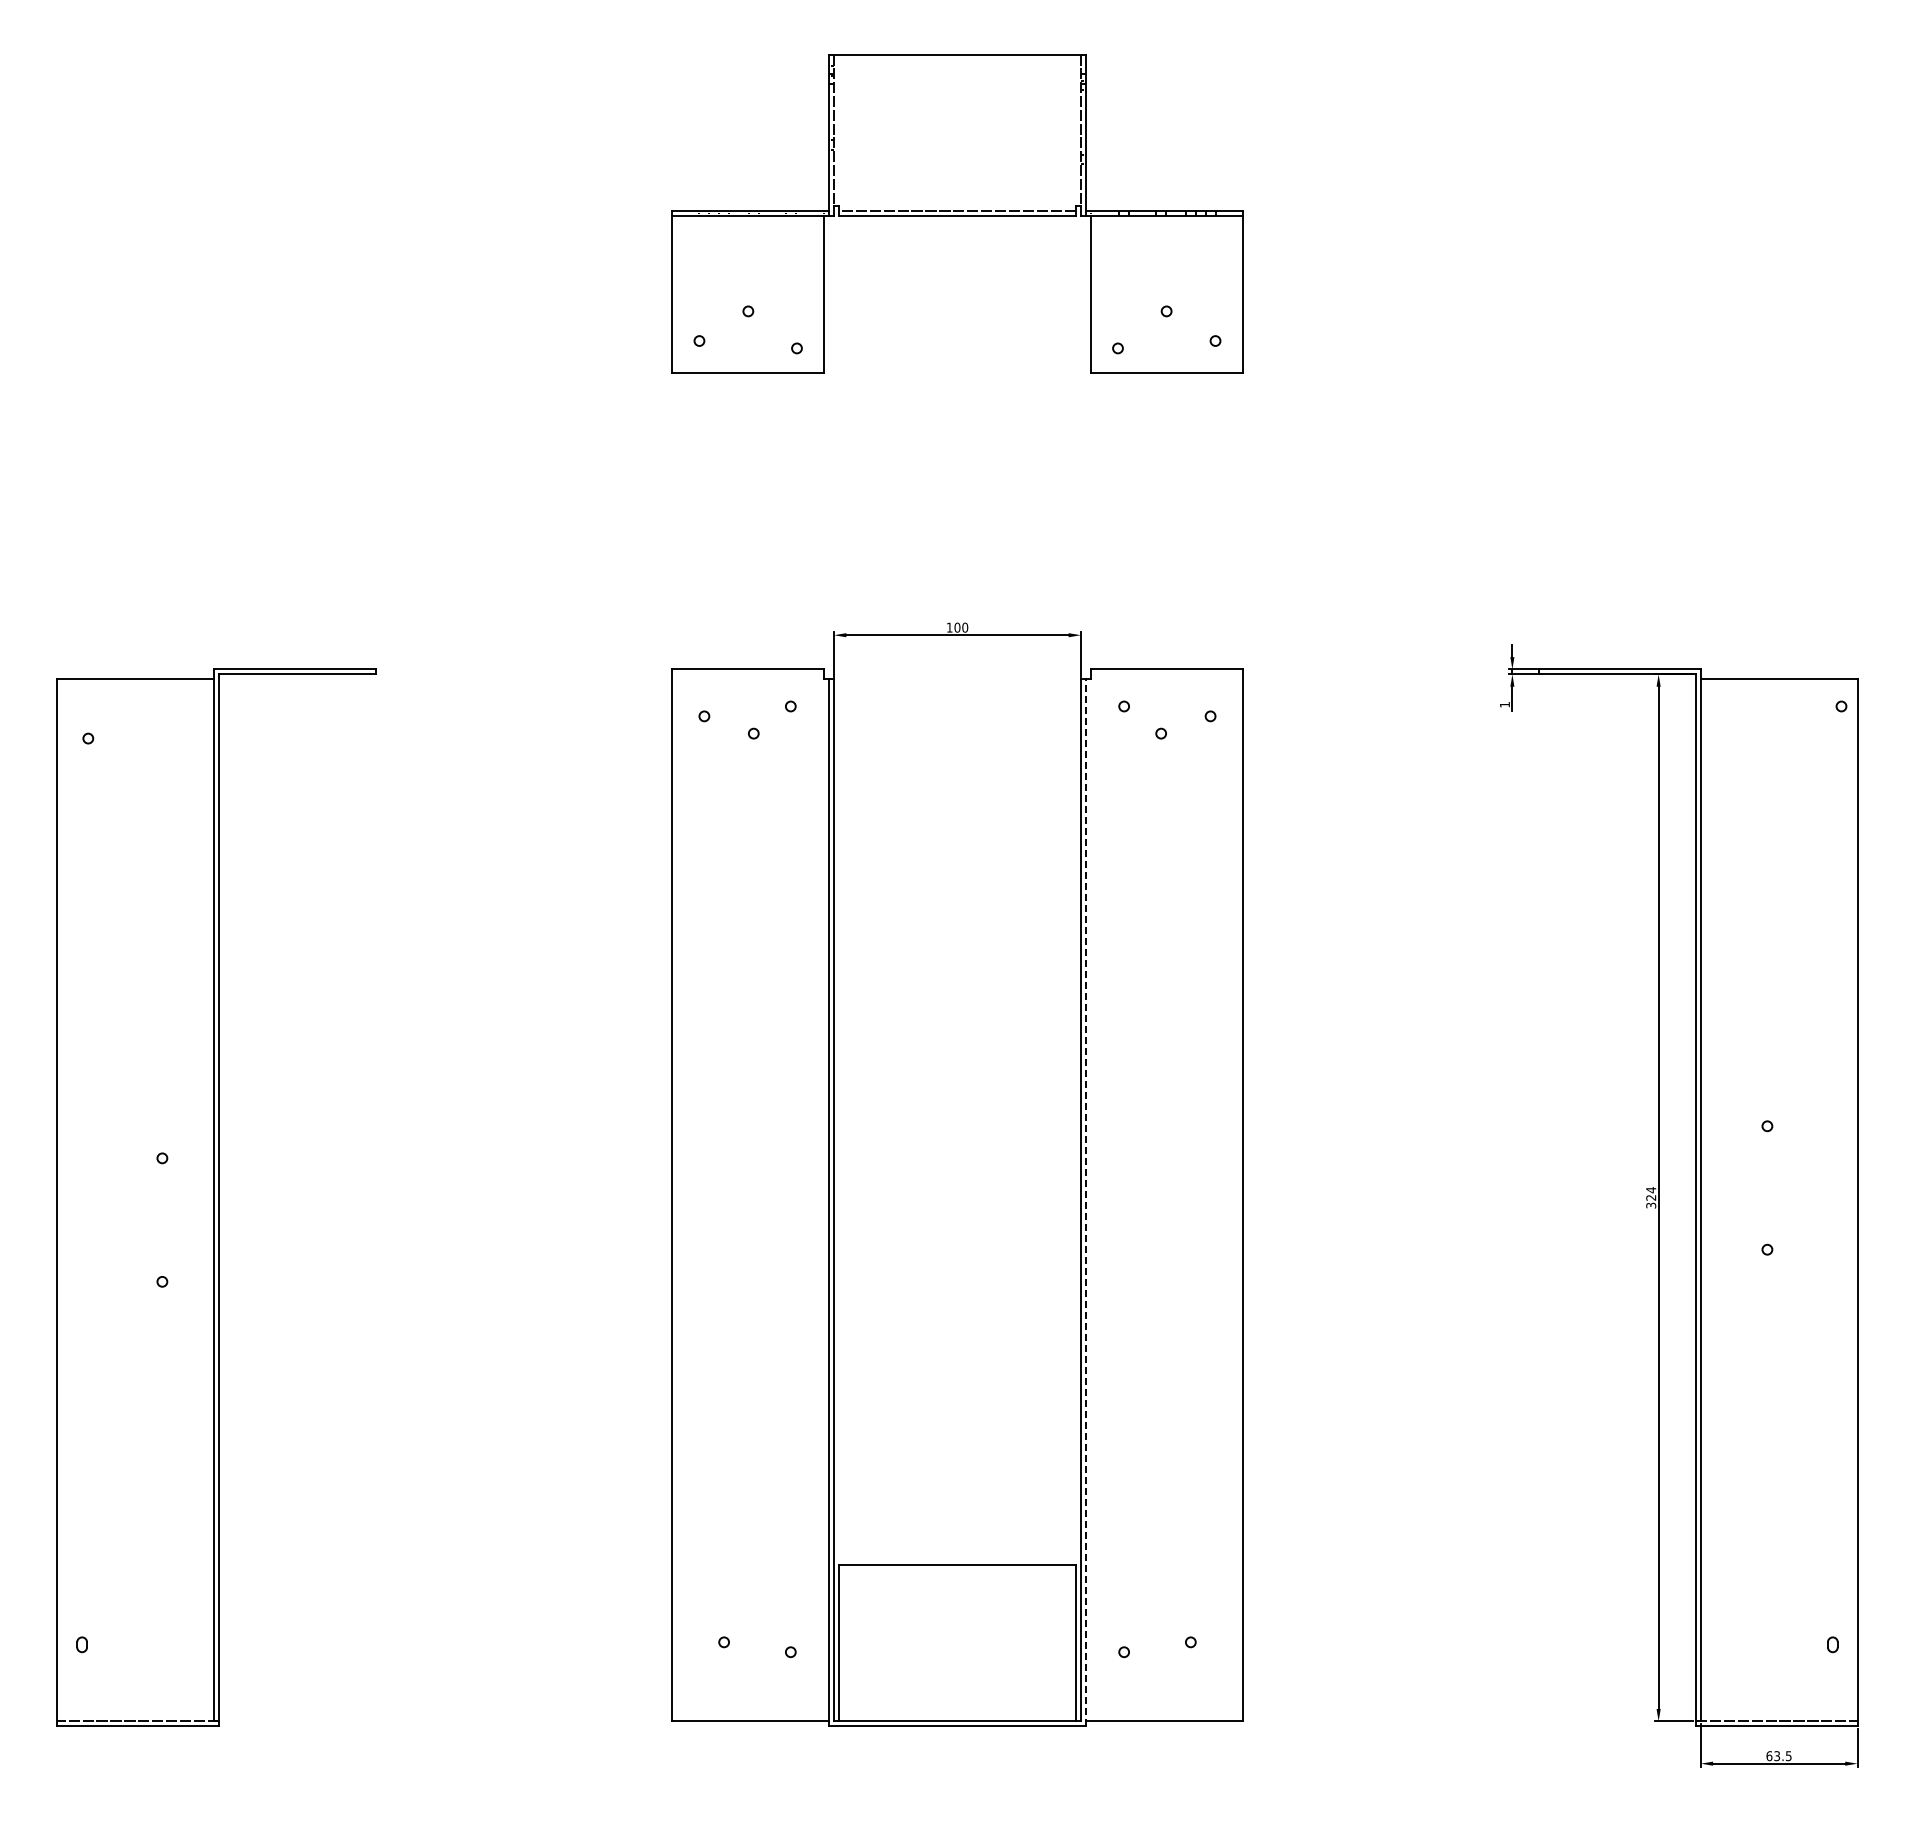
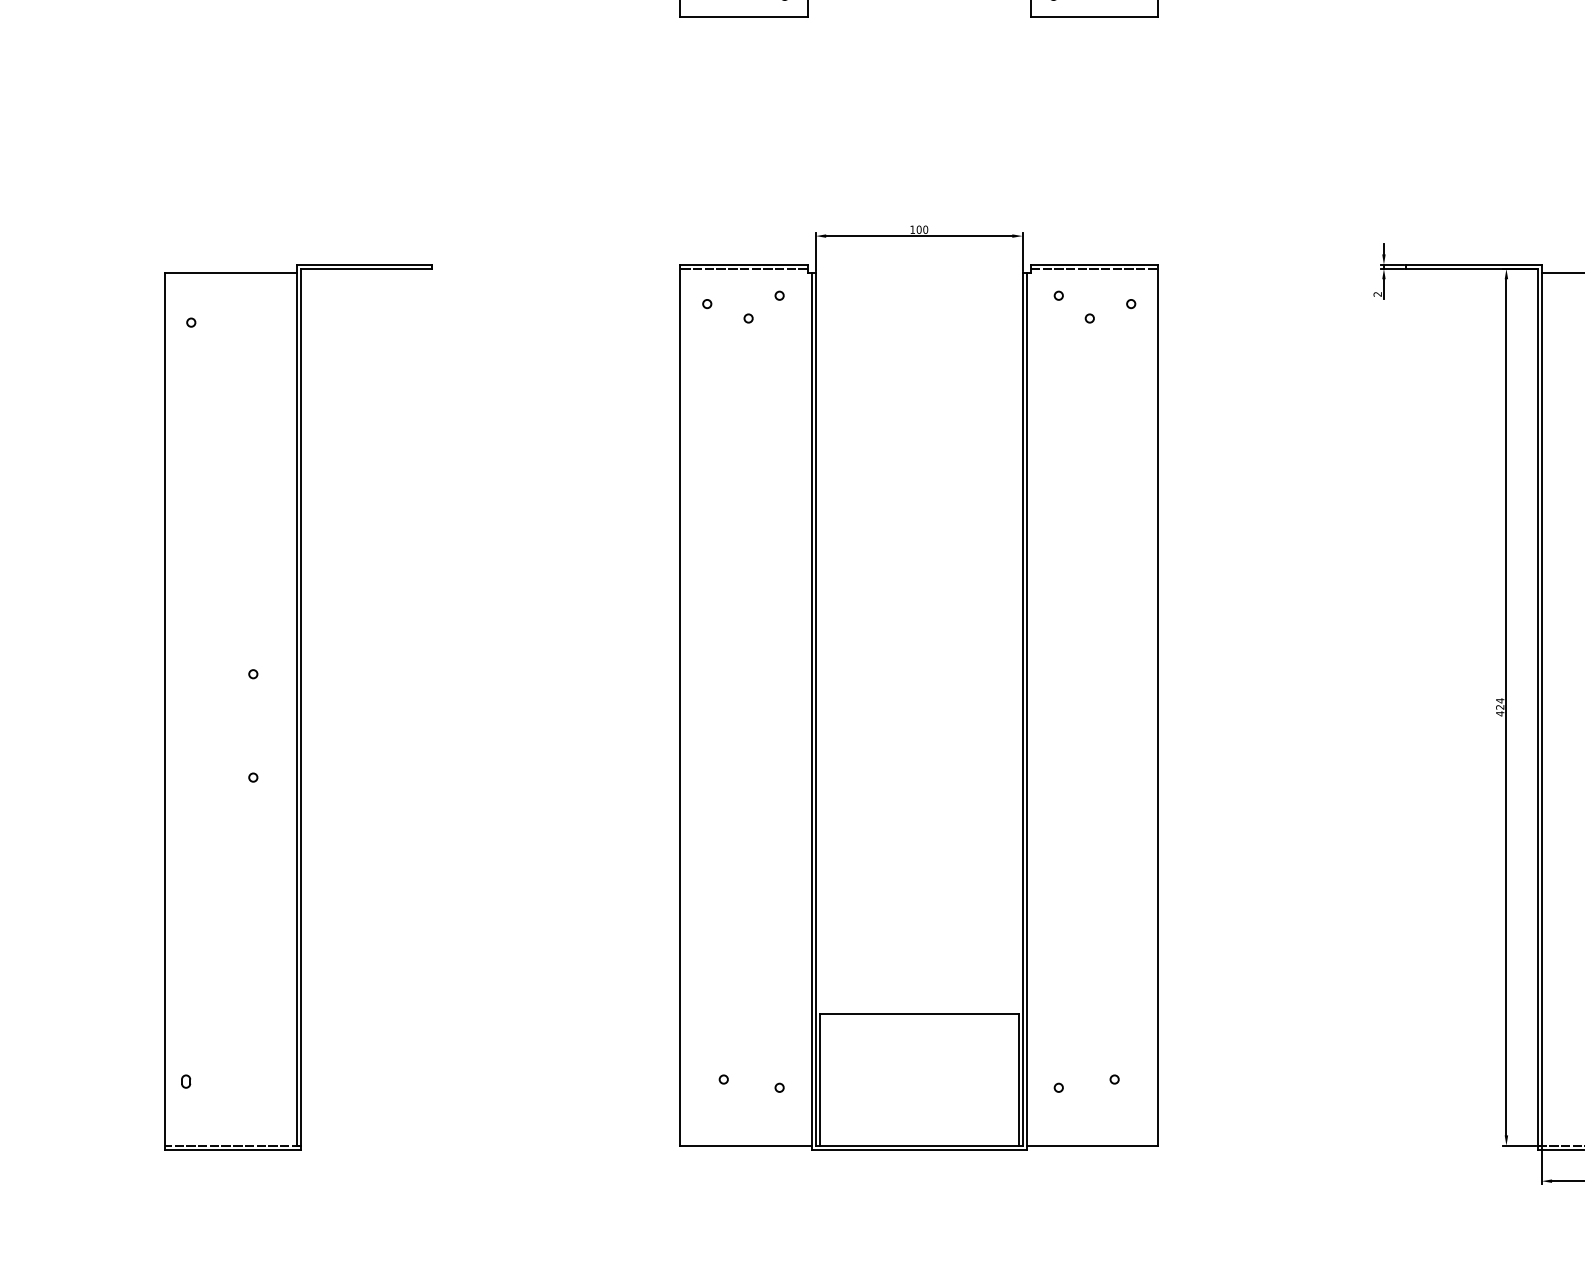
line: (748, 674) -> (744, 268), added
line: (1166, 674) -> (1094, 268), added
text: (1504, 704) -> (1377, 294), 1 -> 2
line: (1085, 1202) -> (1026, 711), dashed -> solid
text: (1651, 1205) -> (1500, 713), 324 -> 424

